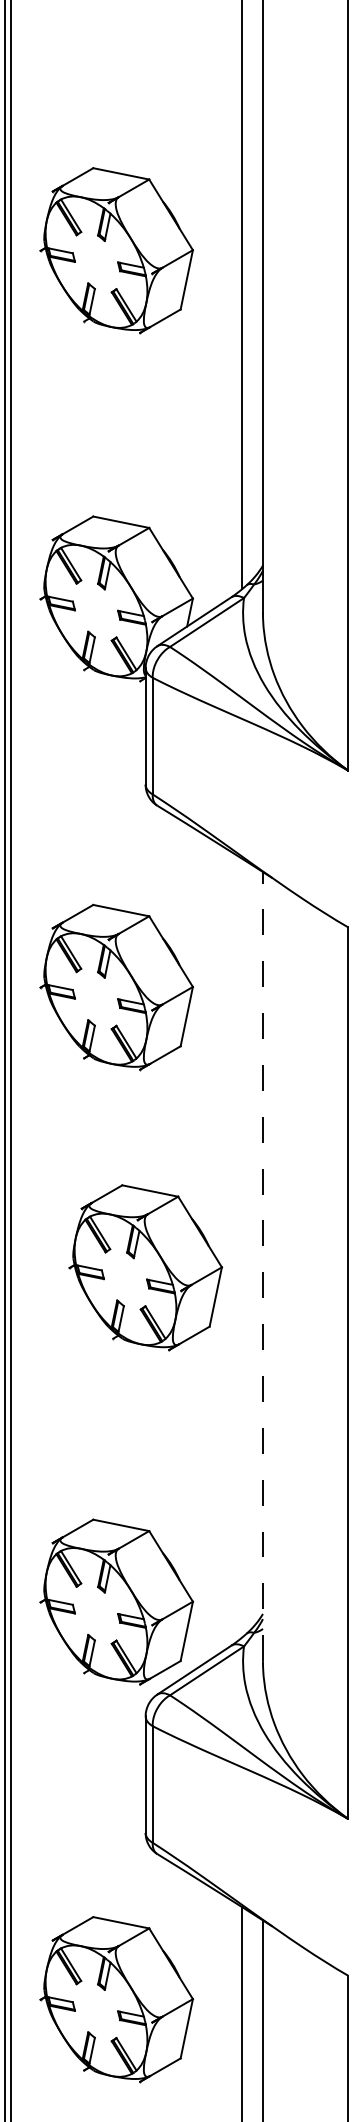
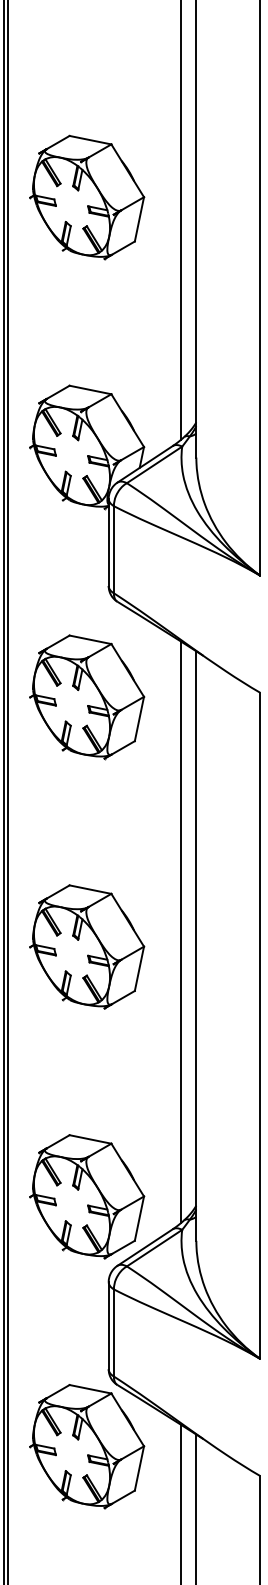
part: (116, 250) -> (86, 197), moved
part: (116, 987) -> (86, 697), moved
line: (242, 1247) -> (181, 931), added
line: (262, 1266) -> (196, 946), dashed -> solid
part: (145, 1267) -> (86, 946), moved
part: (116, 1999) -> (86, 1446), moved

